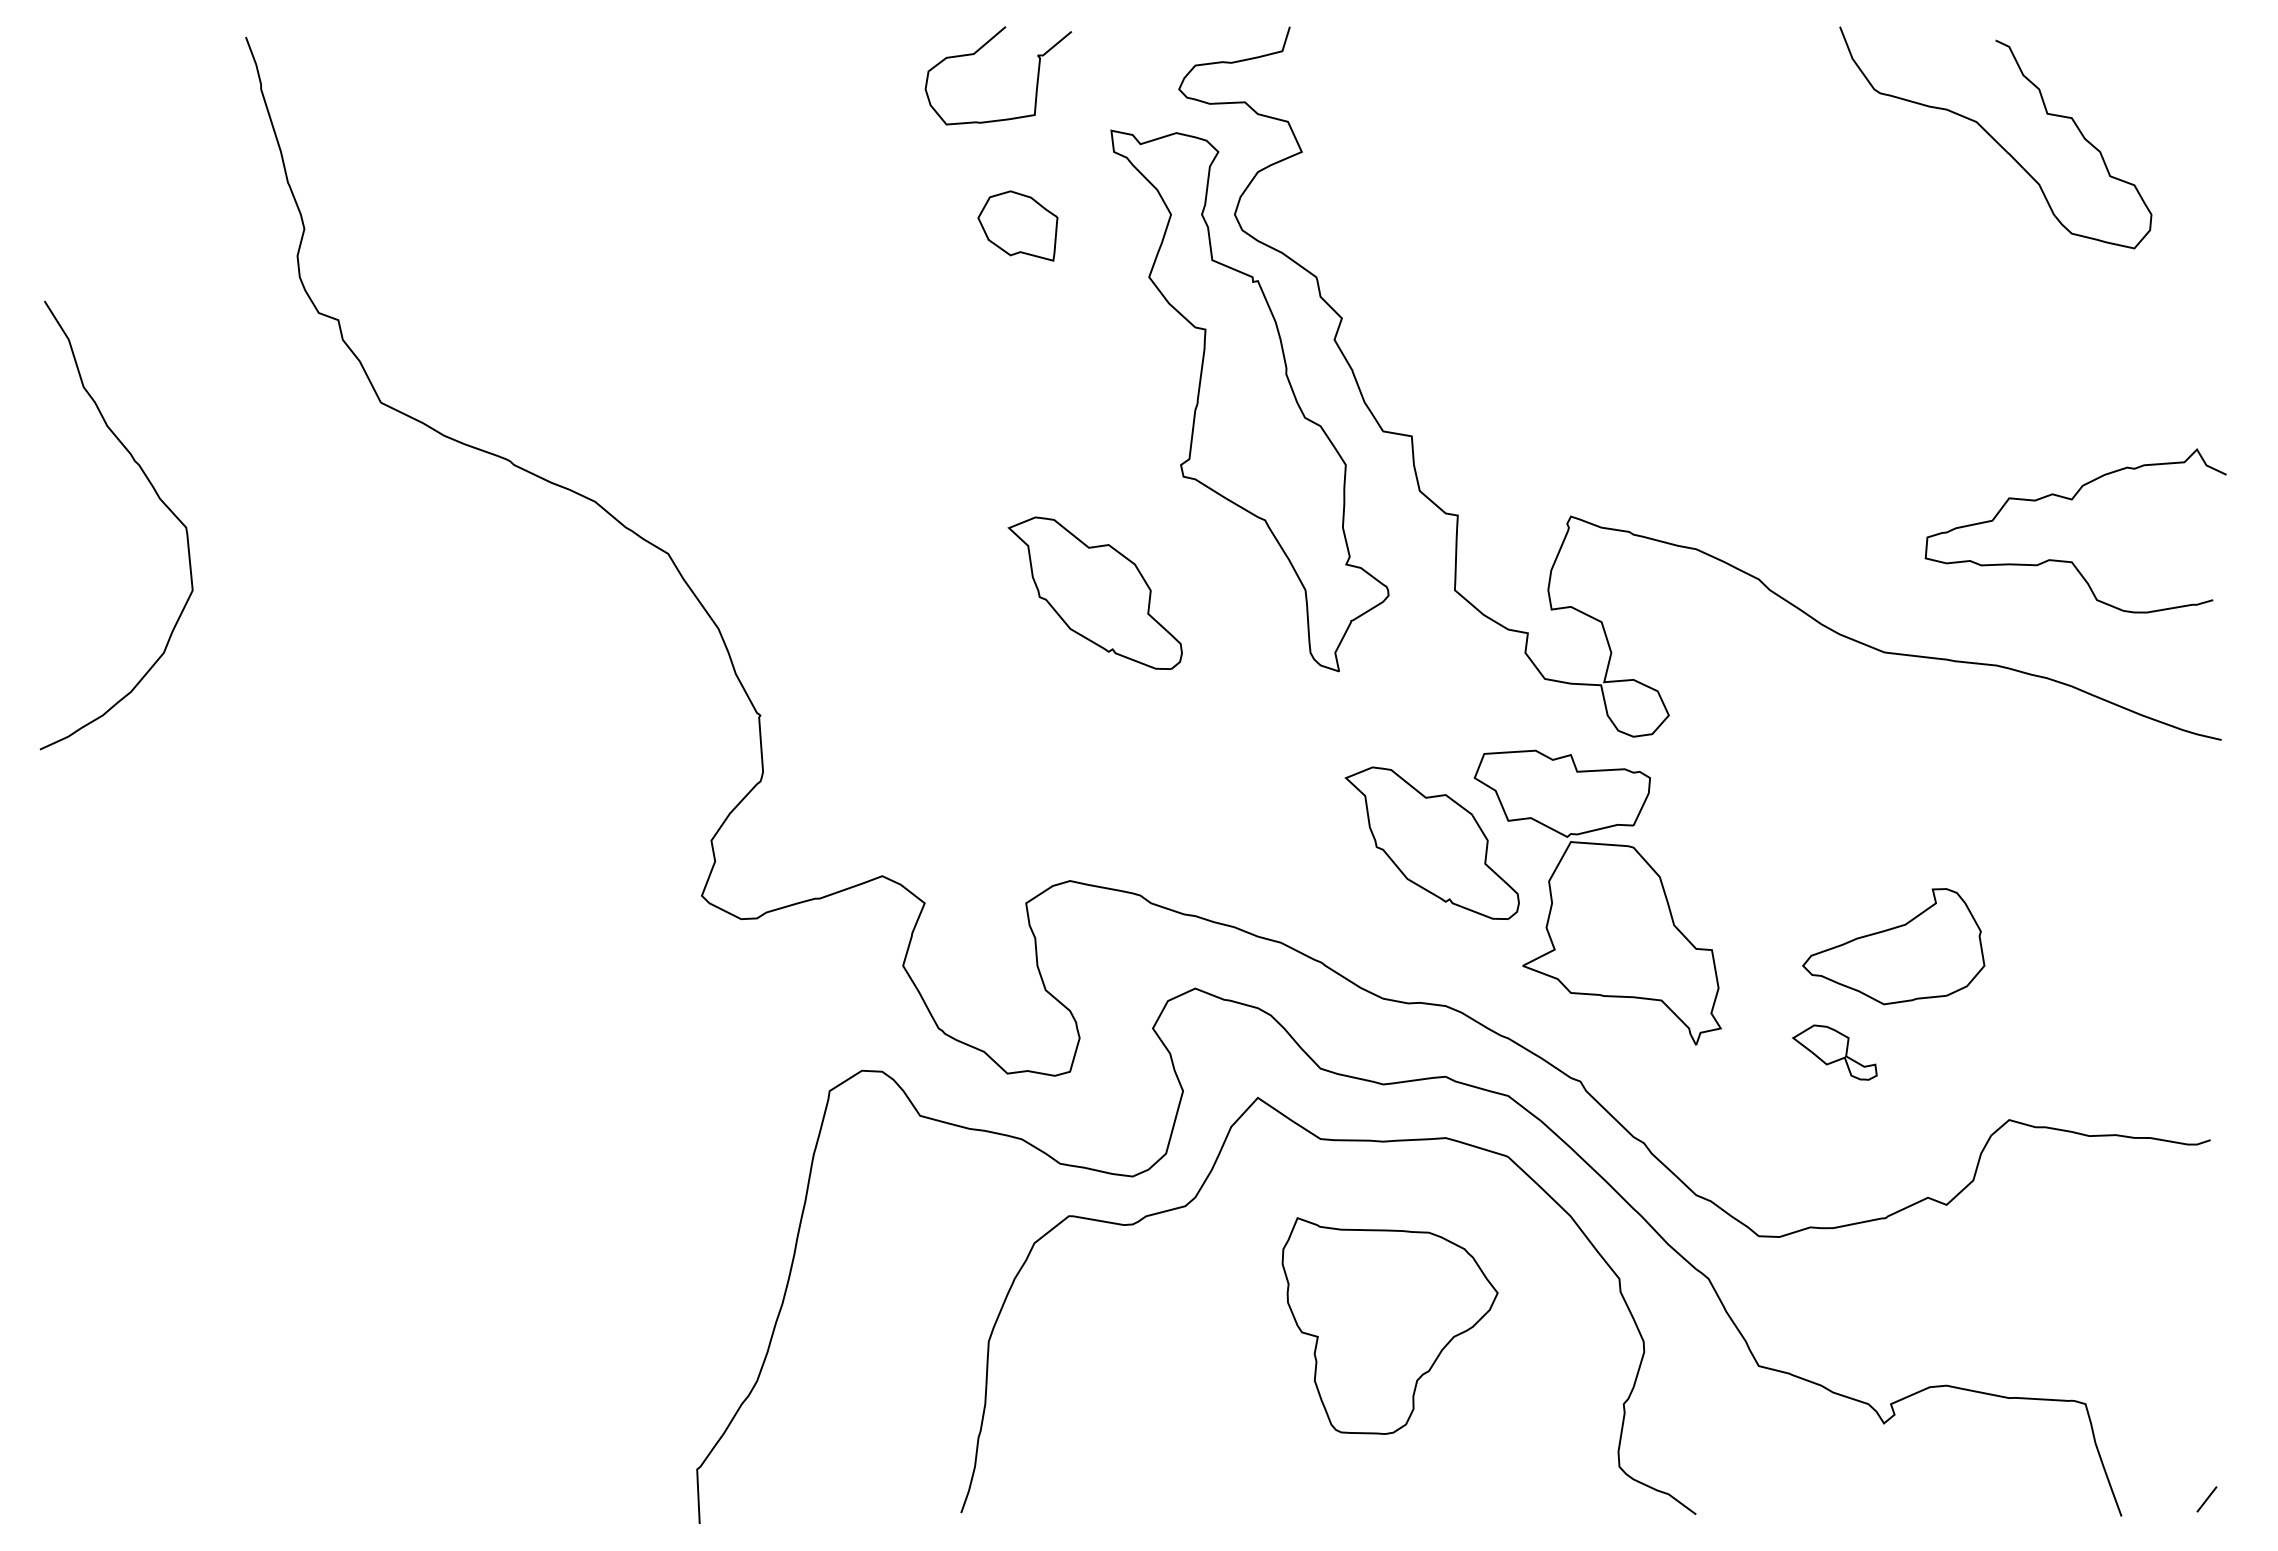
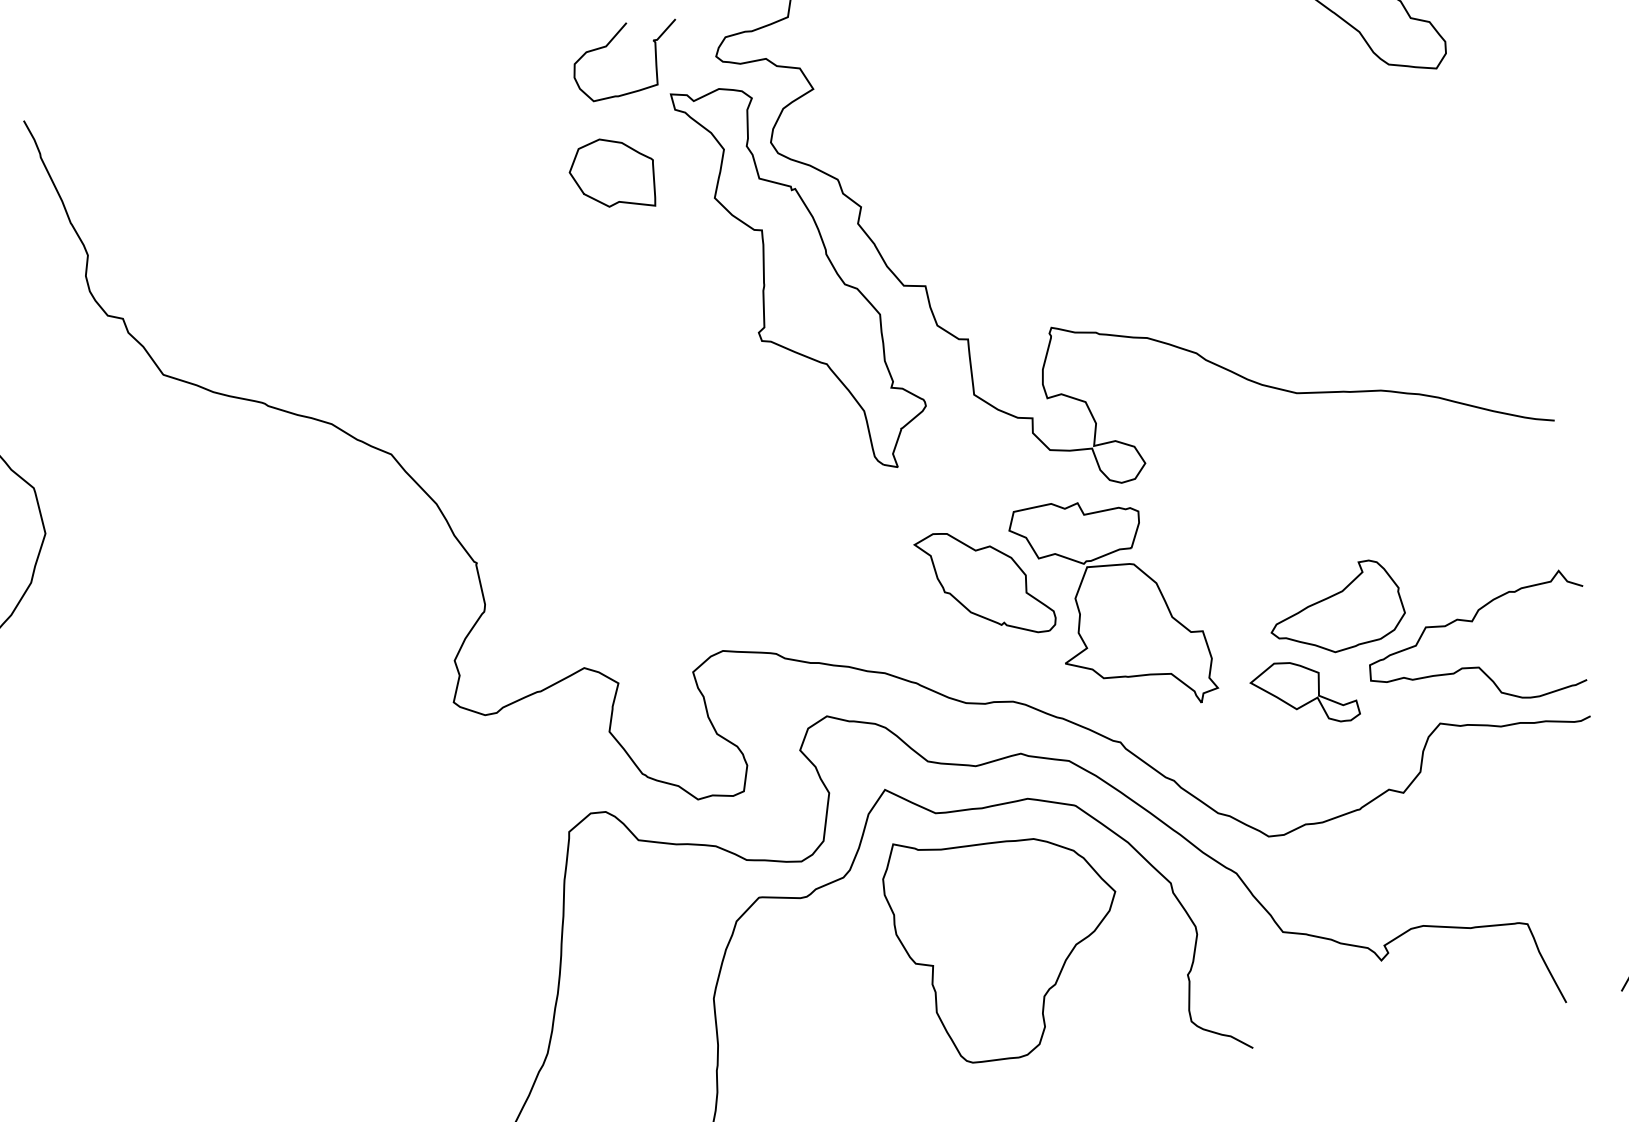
curve: (976, 53) -> (608, 45), moved
part: (1017, 225) -> (612, 174), size x1.43
curve: (2072, 500) -> (1472, 622), moved
part: (1094, 592) -> (709, 436), removed
part: (1834, 1052) -> (1304, 693), size x1.67
part: (1389, 1325) -> (1006, 942), size x1.43

